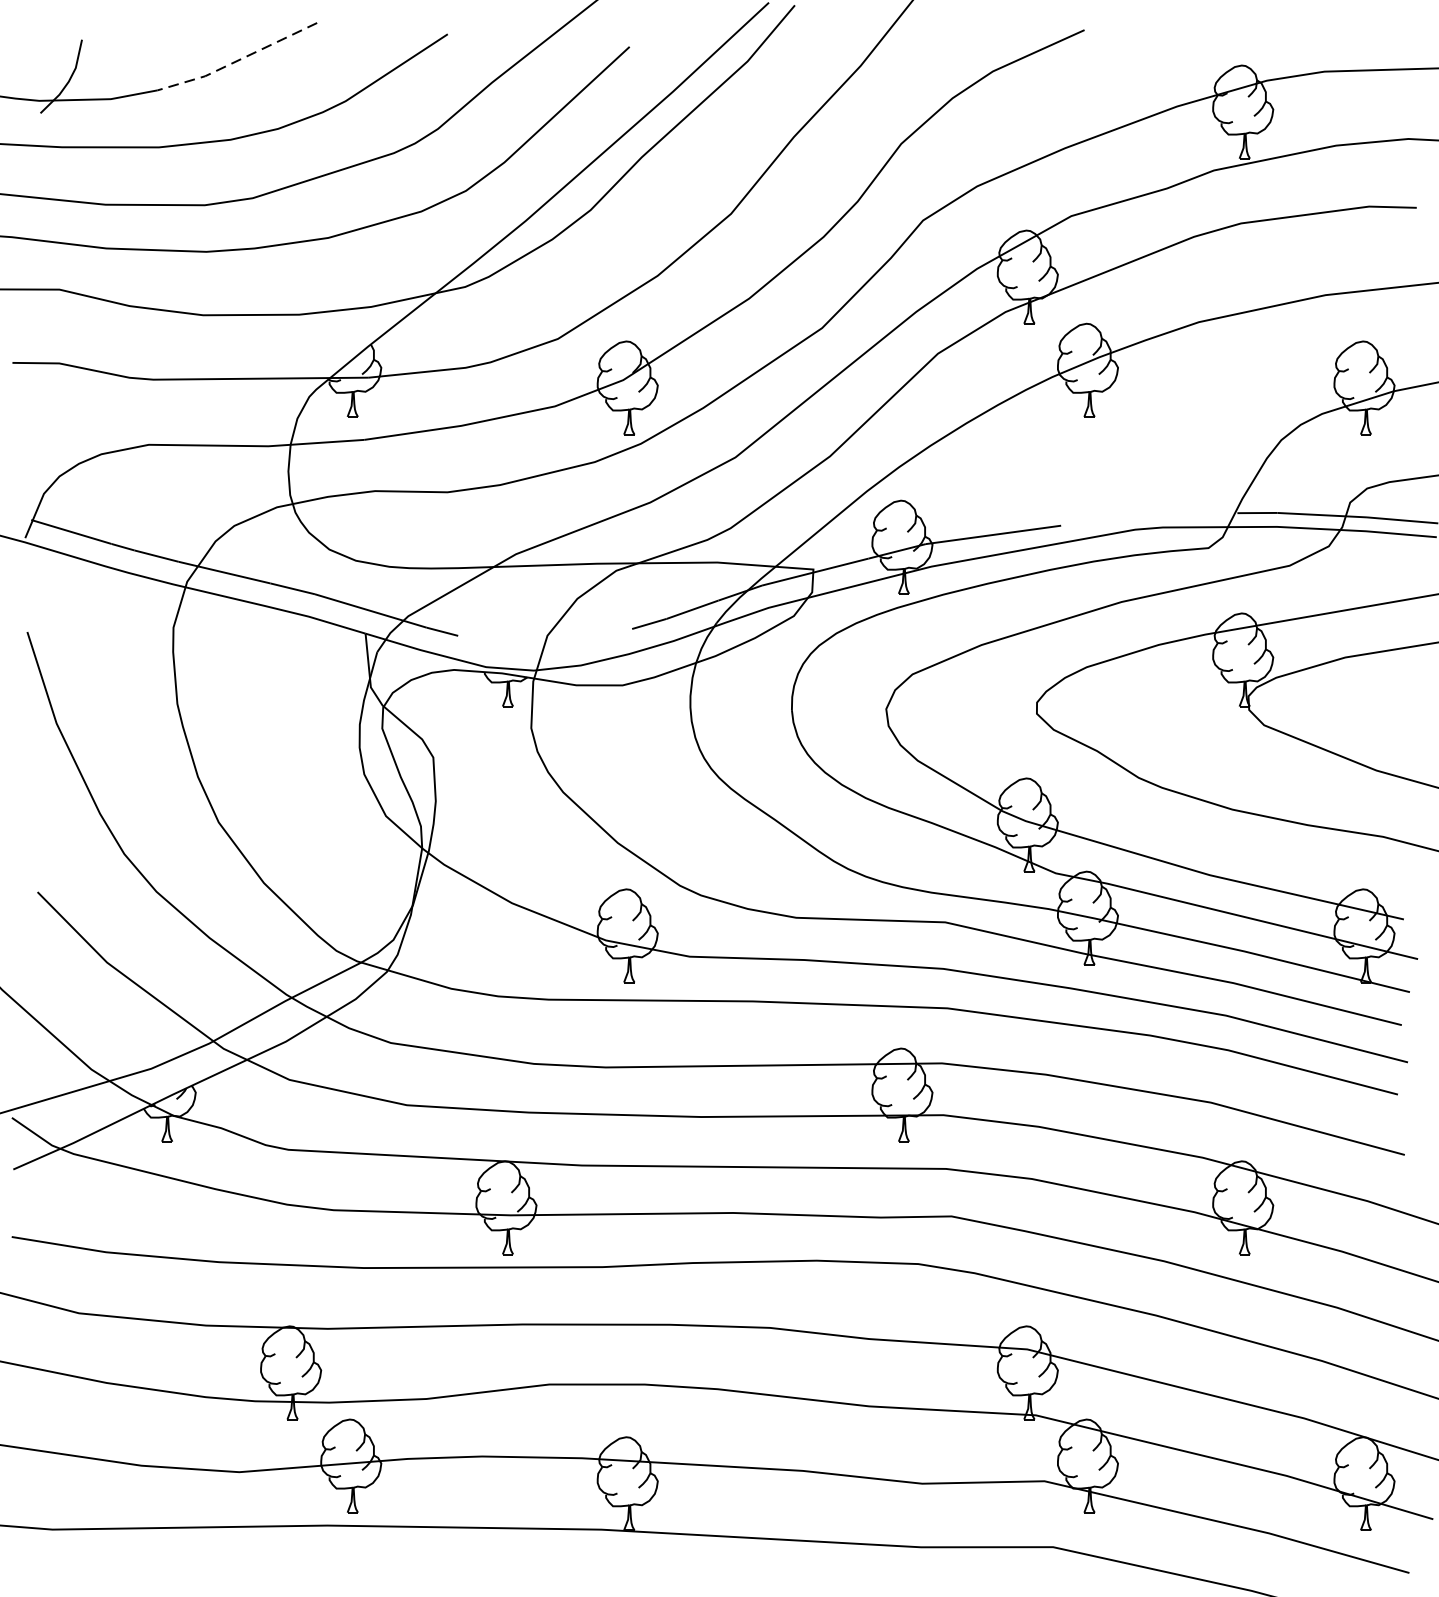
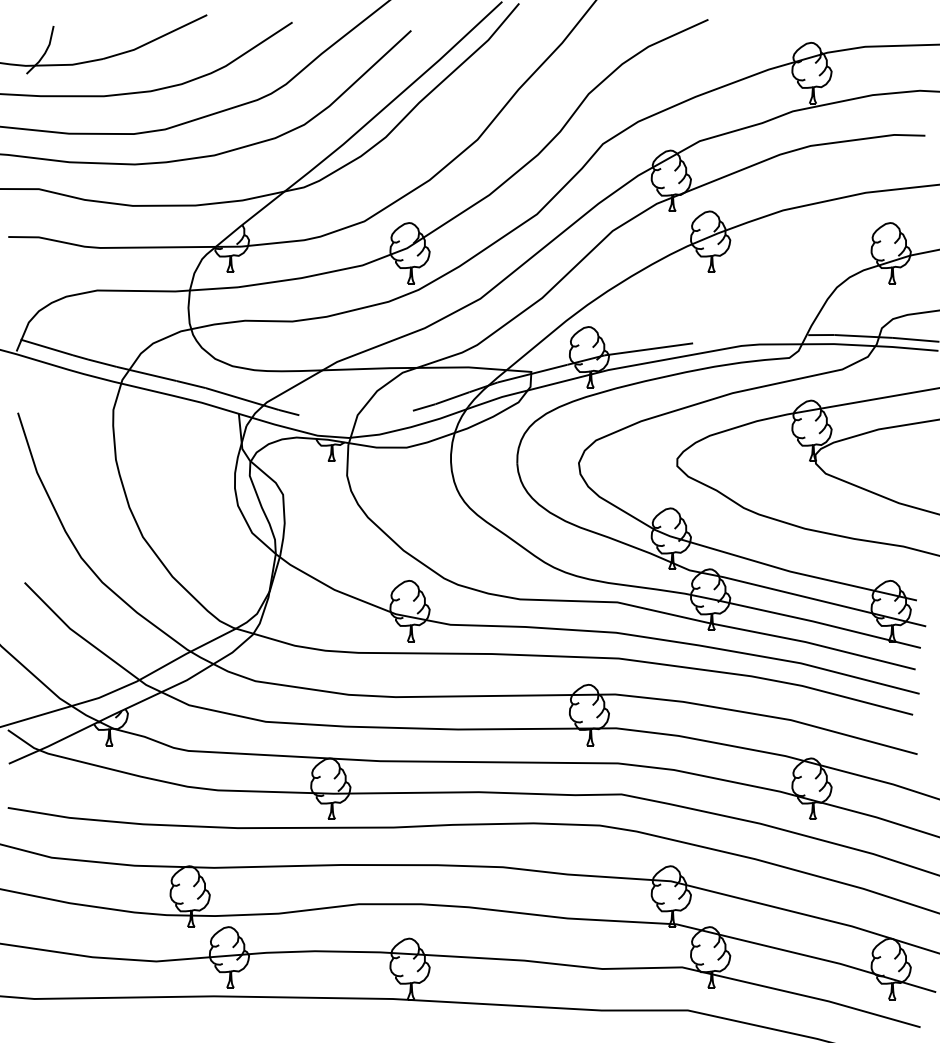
line: (236, 60) -> (154, 39), dashed -> solid

